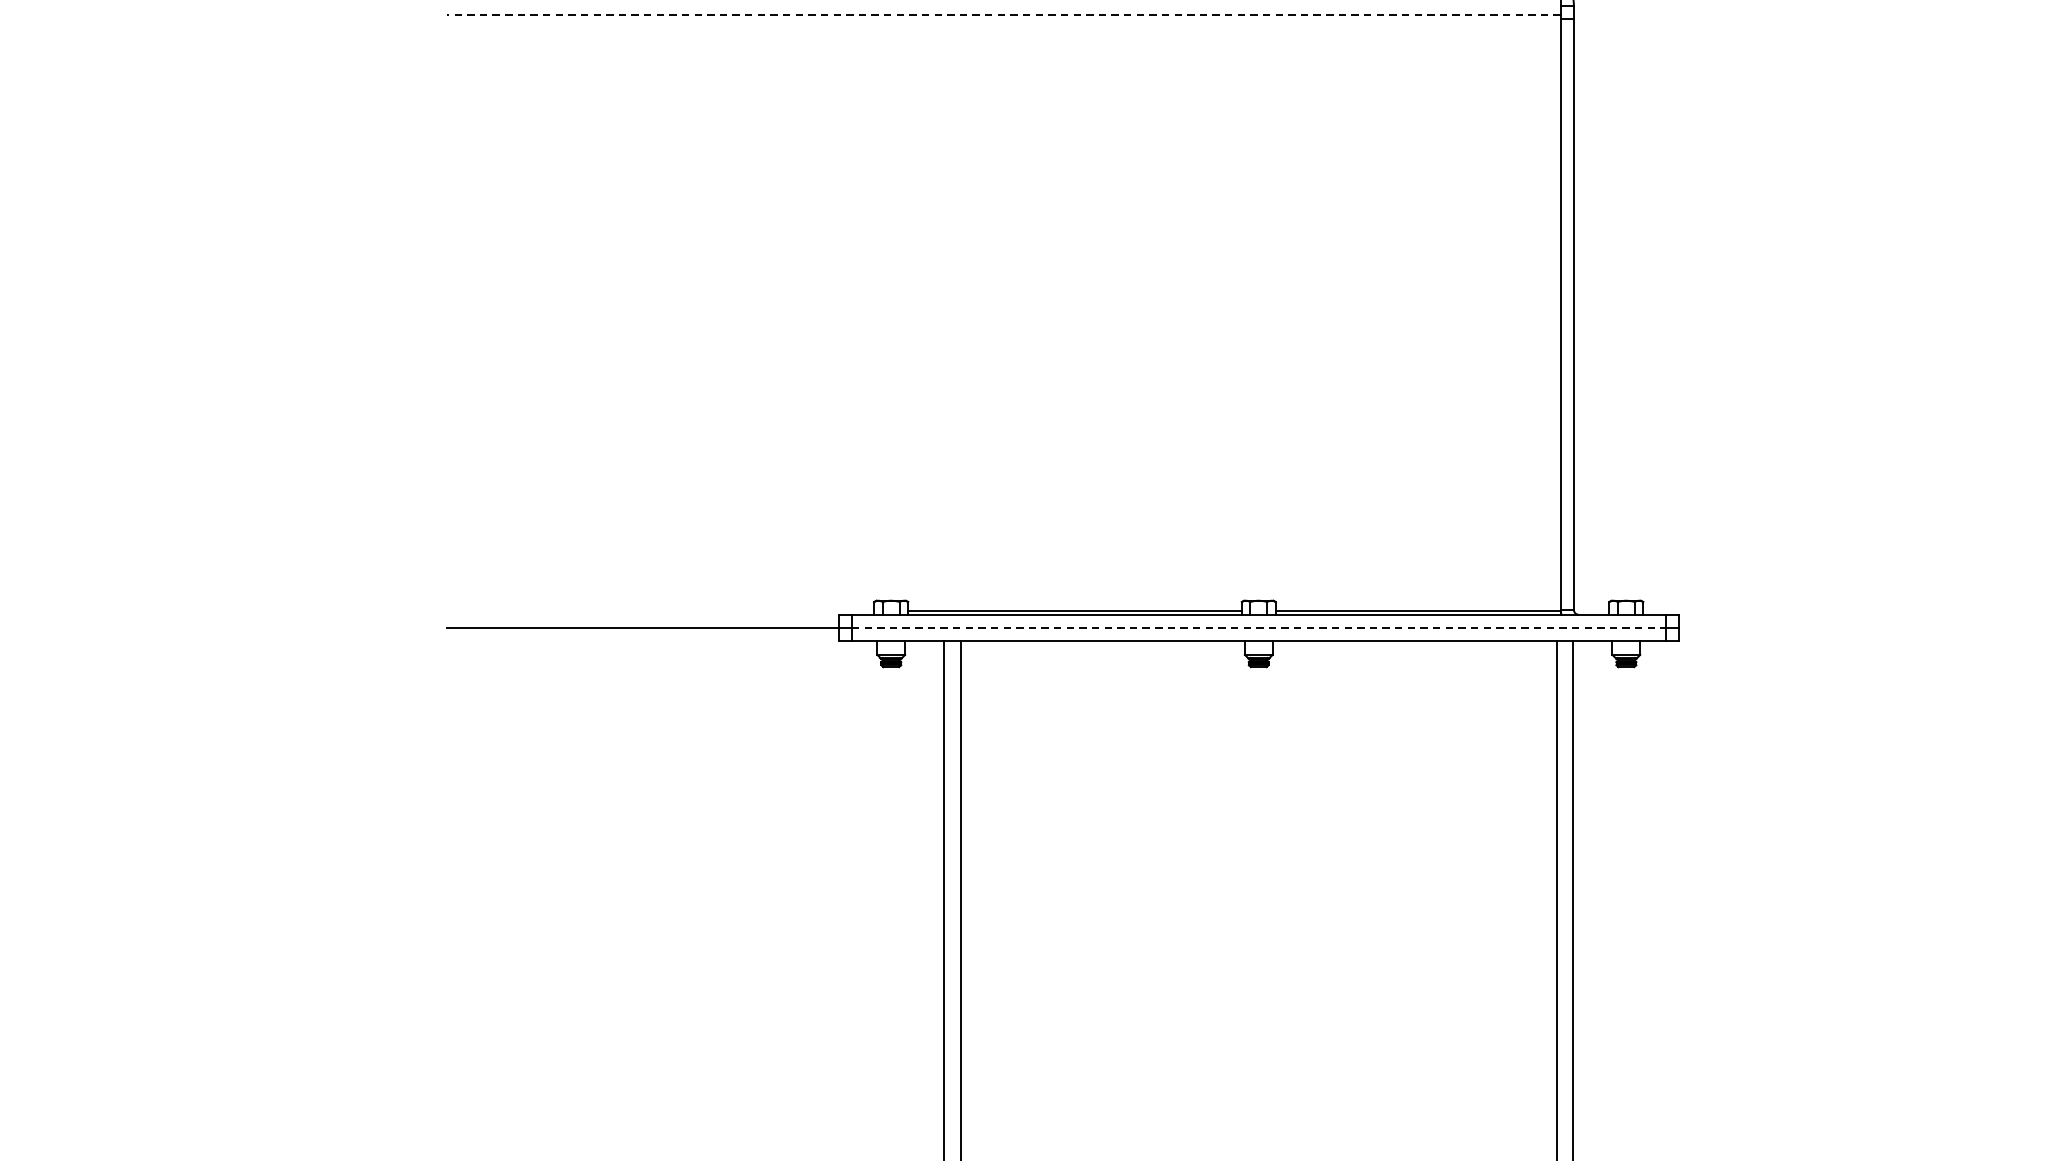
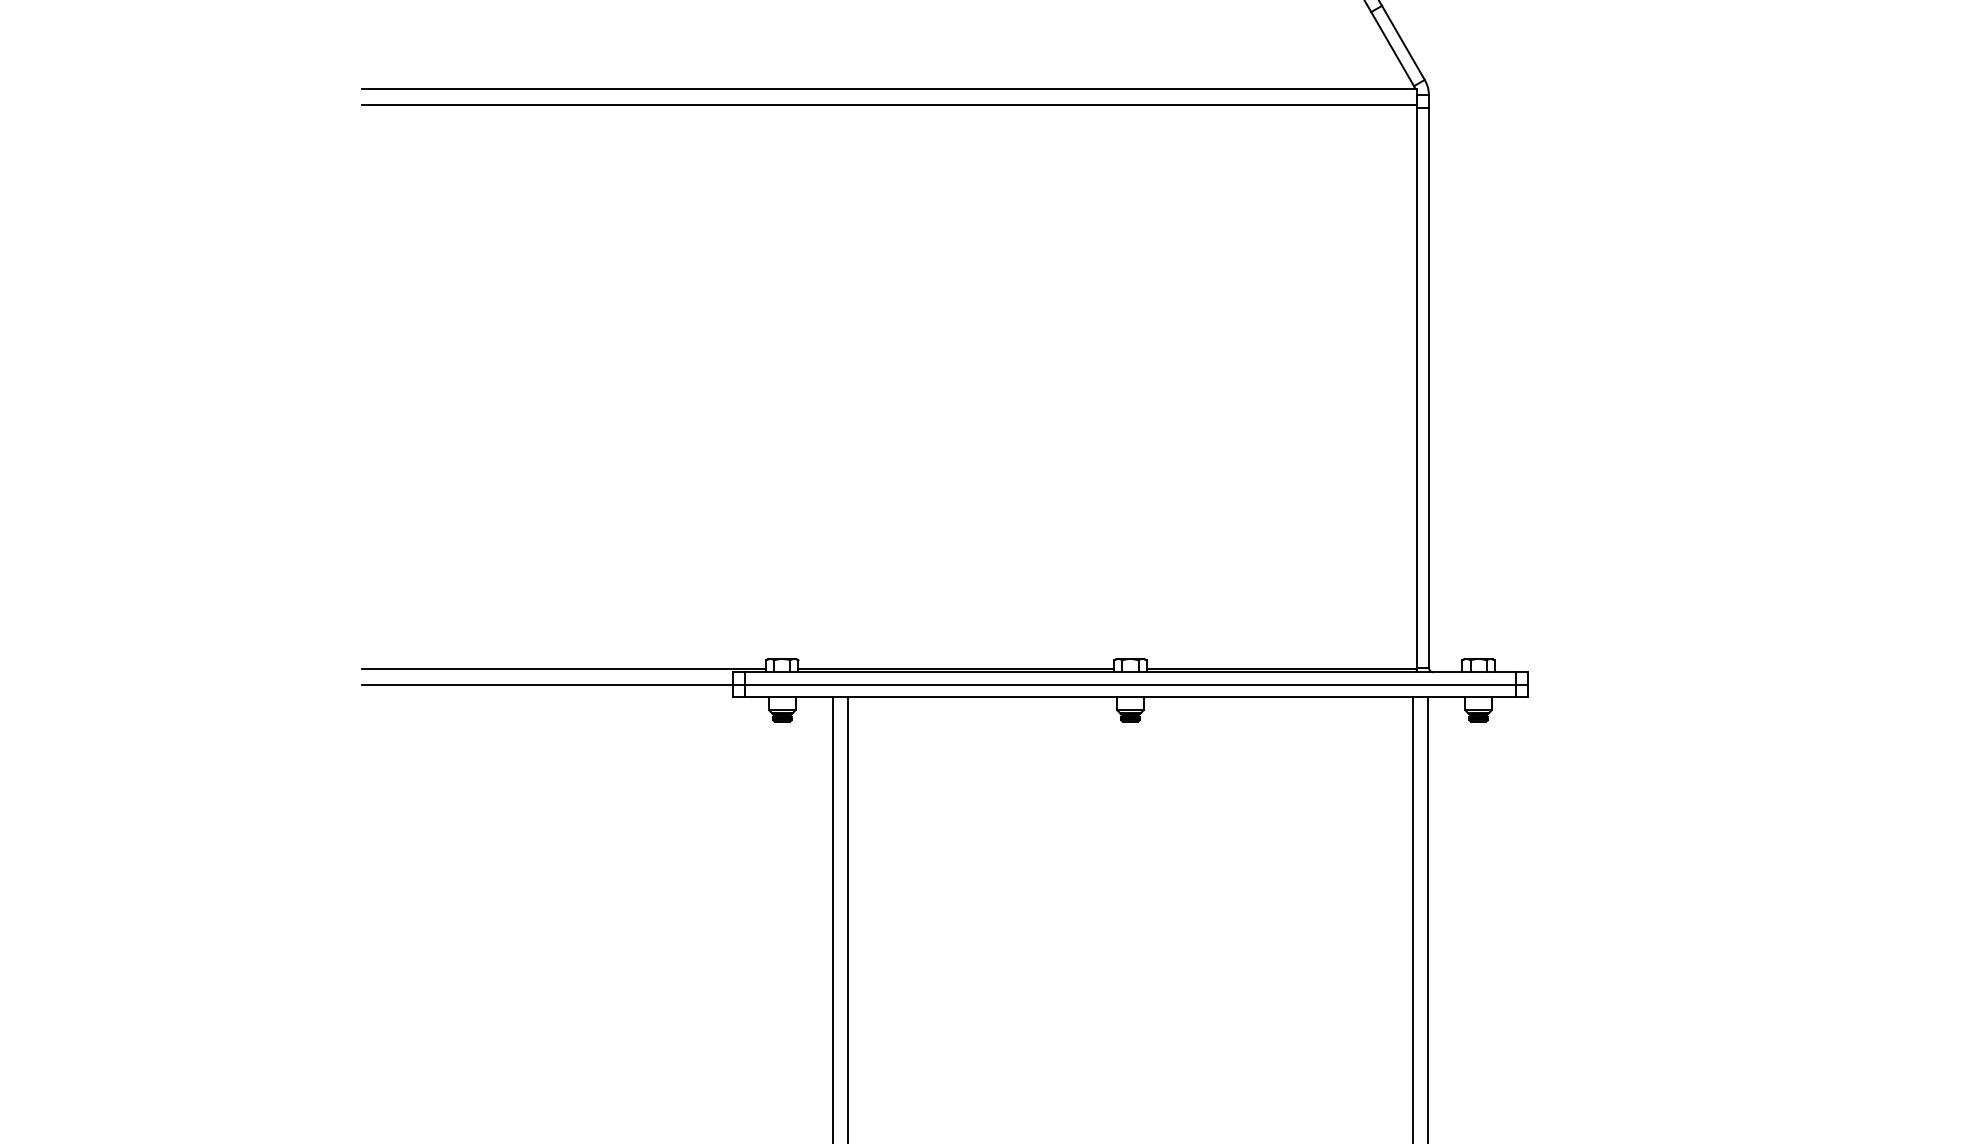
line: (1003, 15) -> (888, 104), dashed -> solid
line: (661, 611) -> (564, 669), added
line: (1258, 627) -> (1130, 684), dashed -> solid

